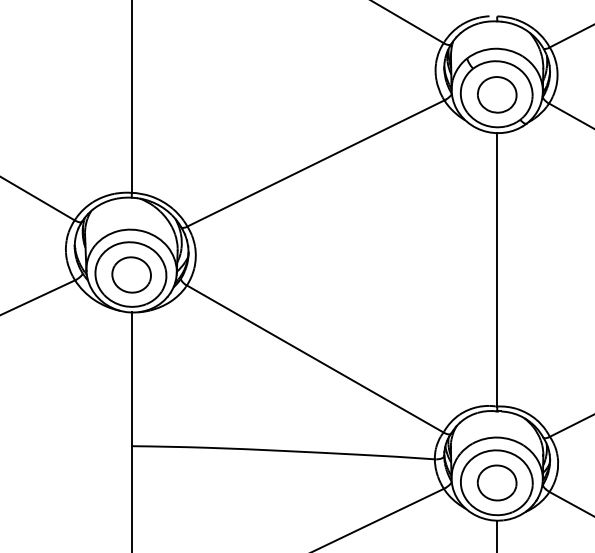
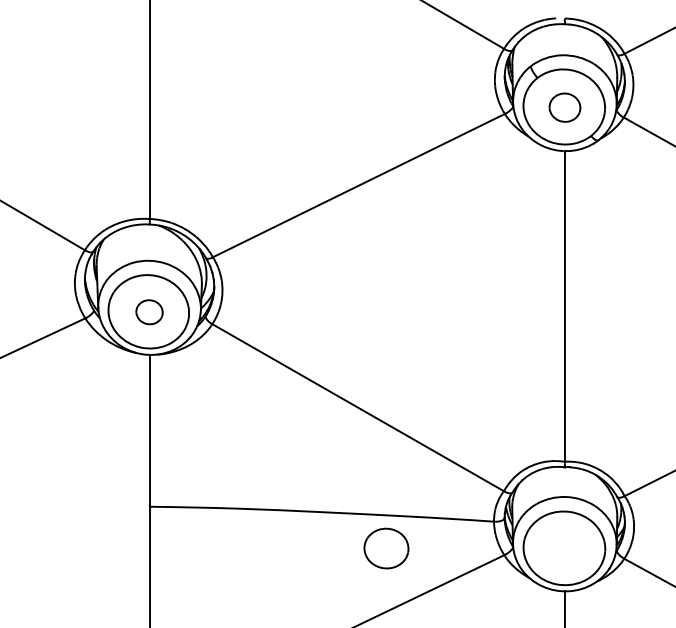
part: (497, 94) -> (565, 107), size x0.7
part: (131, 274) -> (149, 311), size x0.6
part: (496, 482) -> (385, 548), moved

